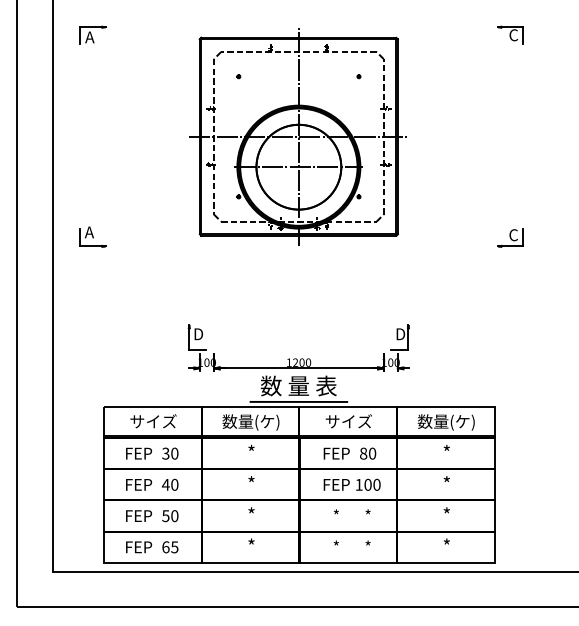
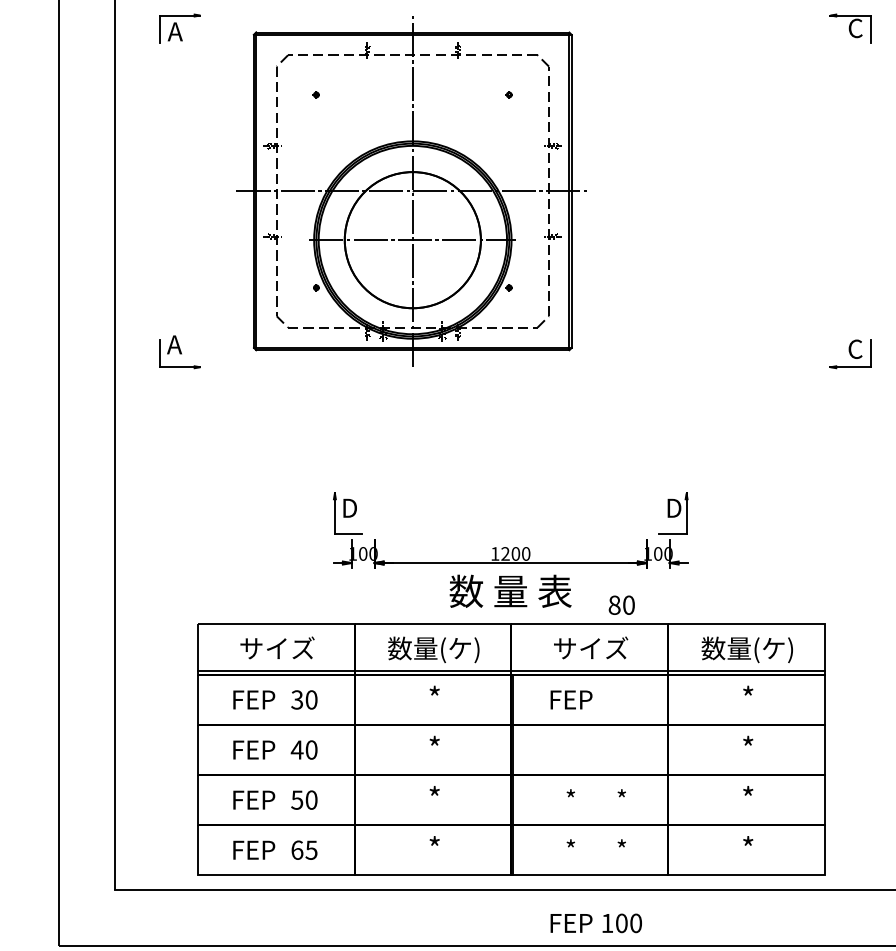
part: (297, 136) -> (410, 190), moved
line: (298, 401) -> (510, 616), removed
text: (368, 453) -> (622, 604), moved
text: (351, 484) -> (595, 922), moved

